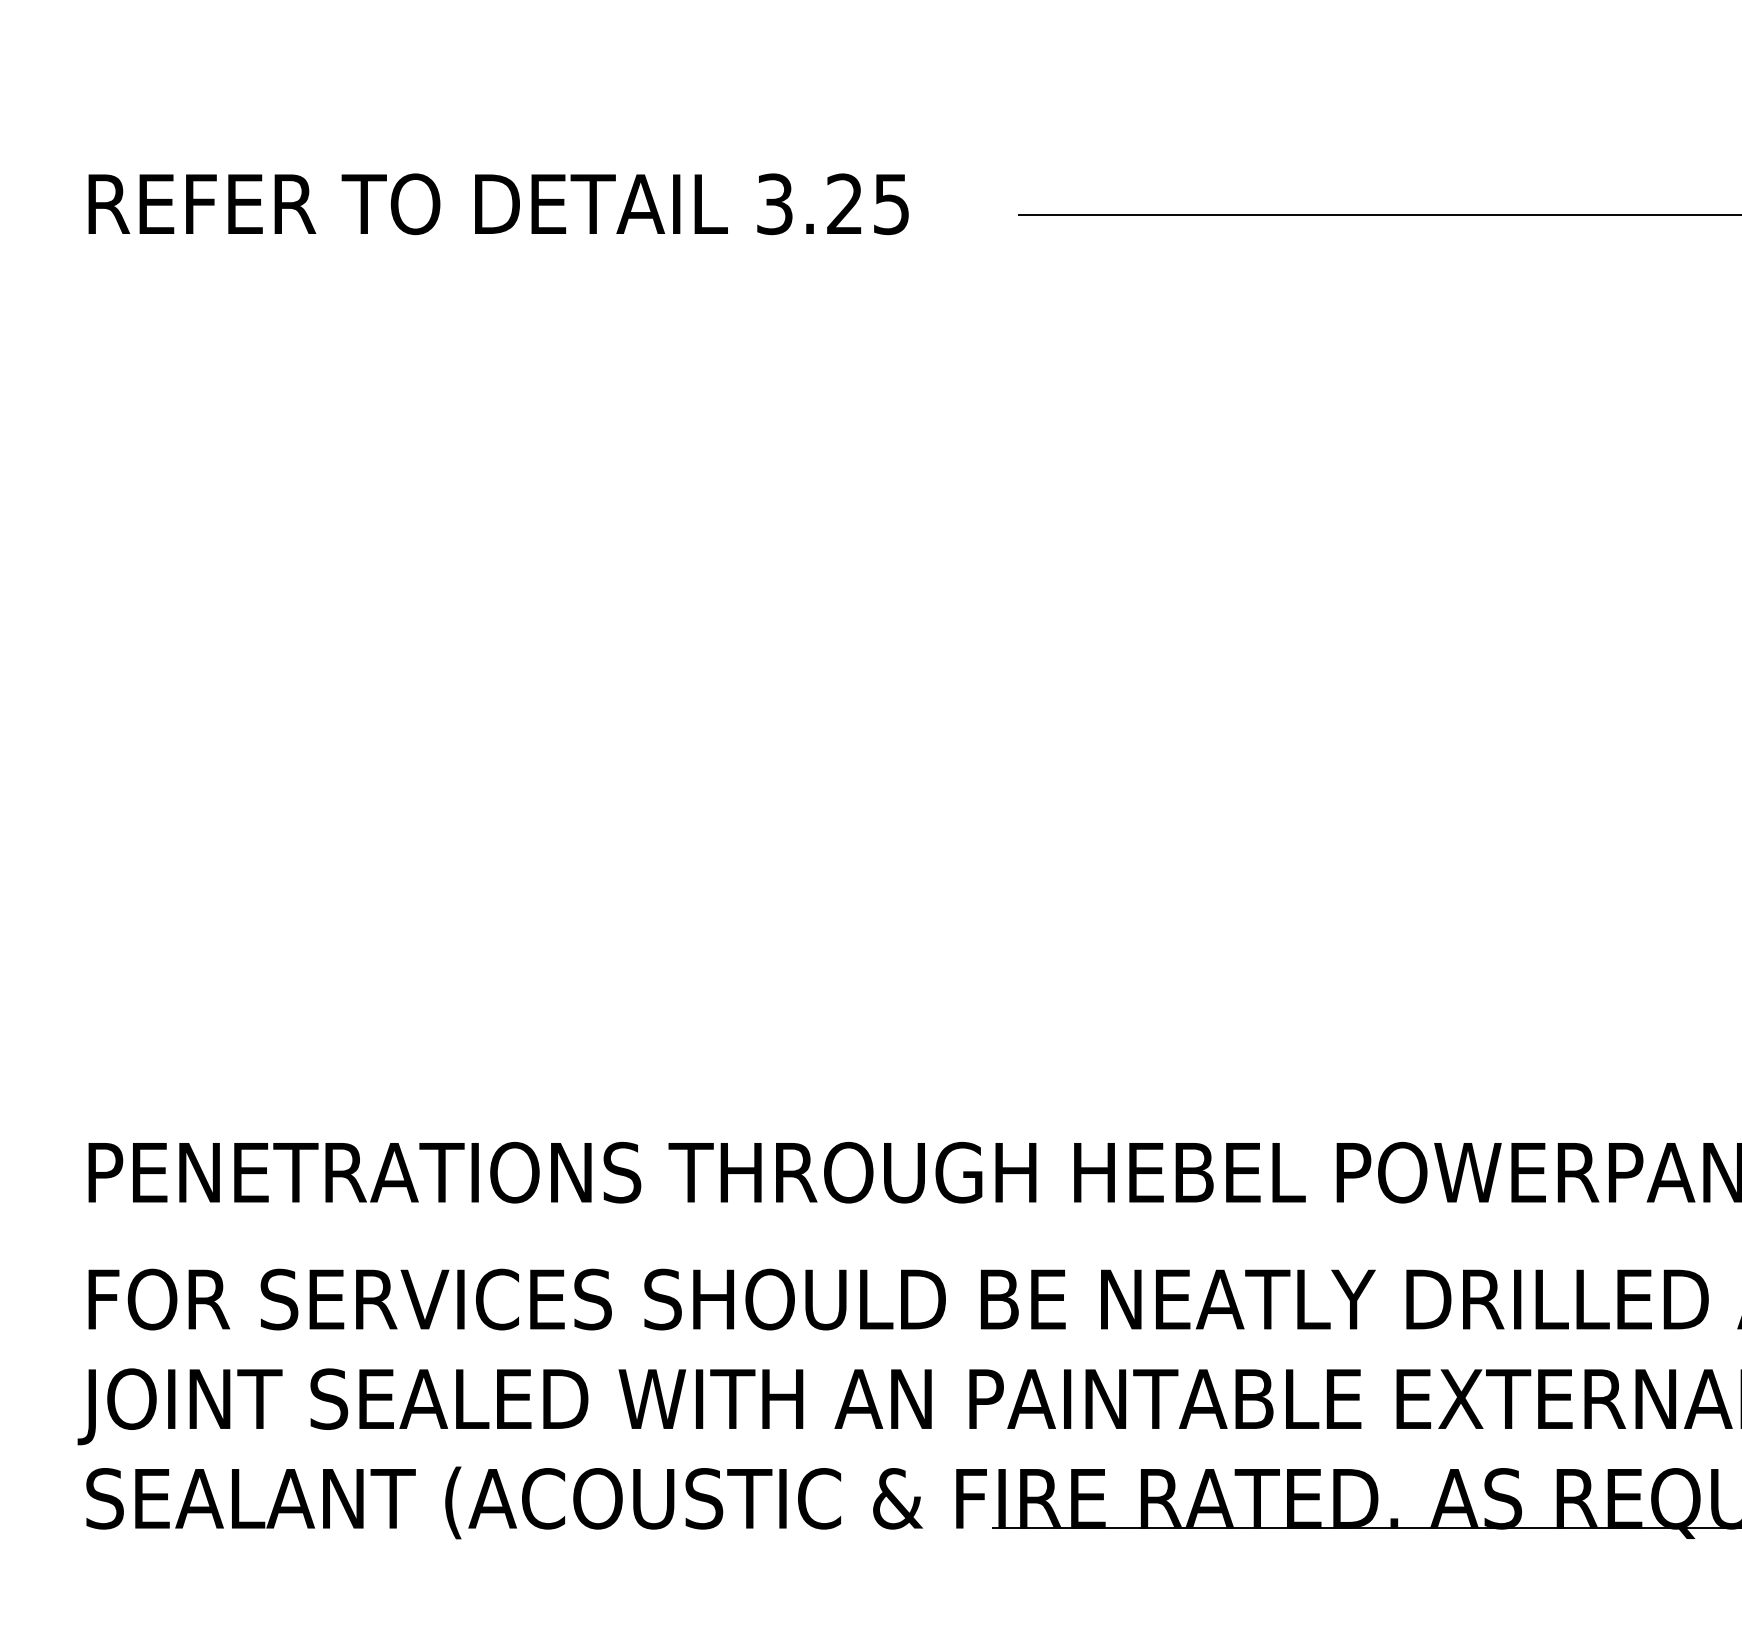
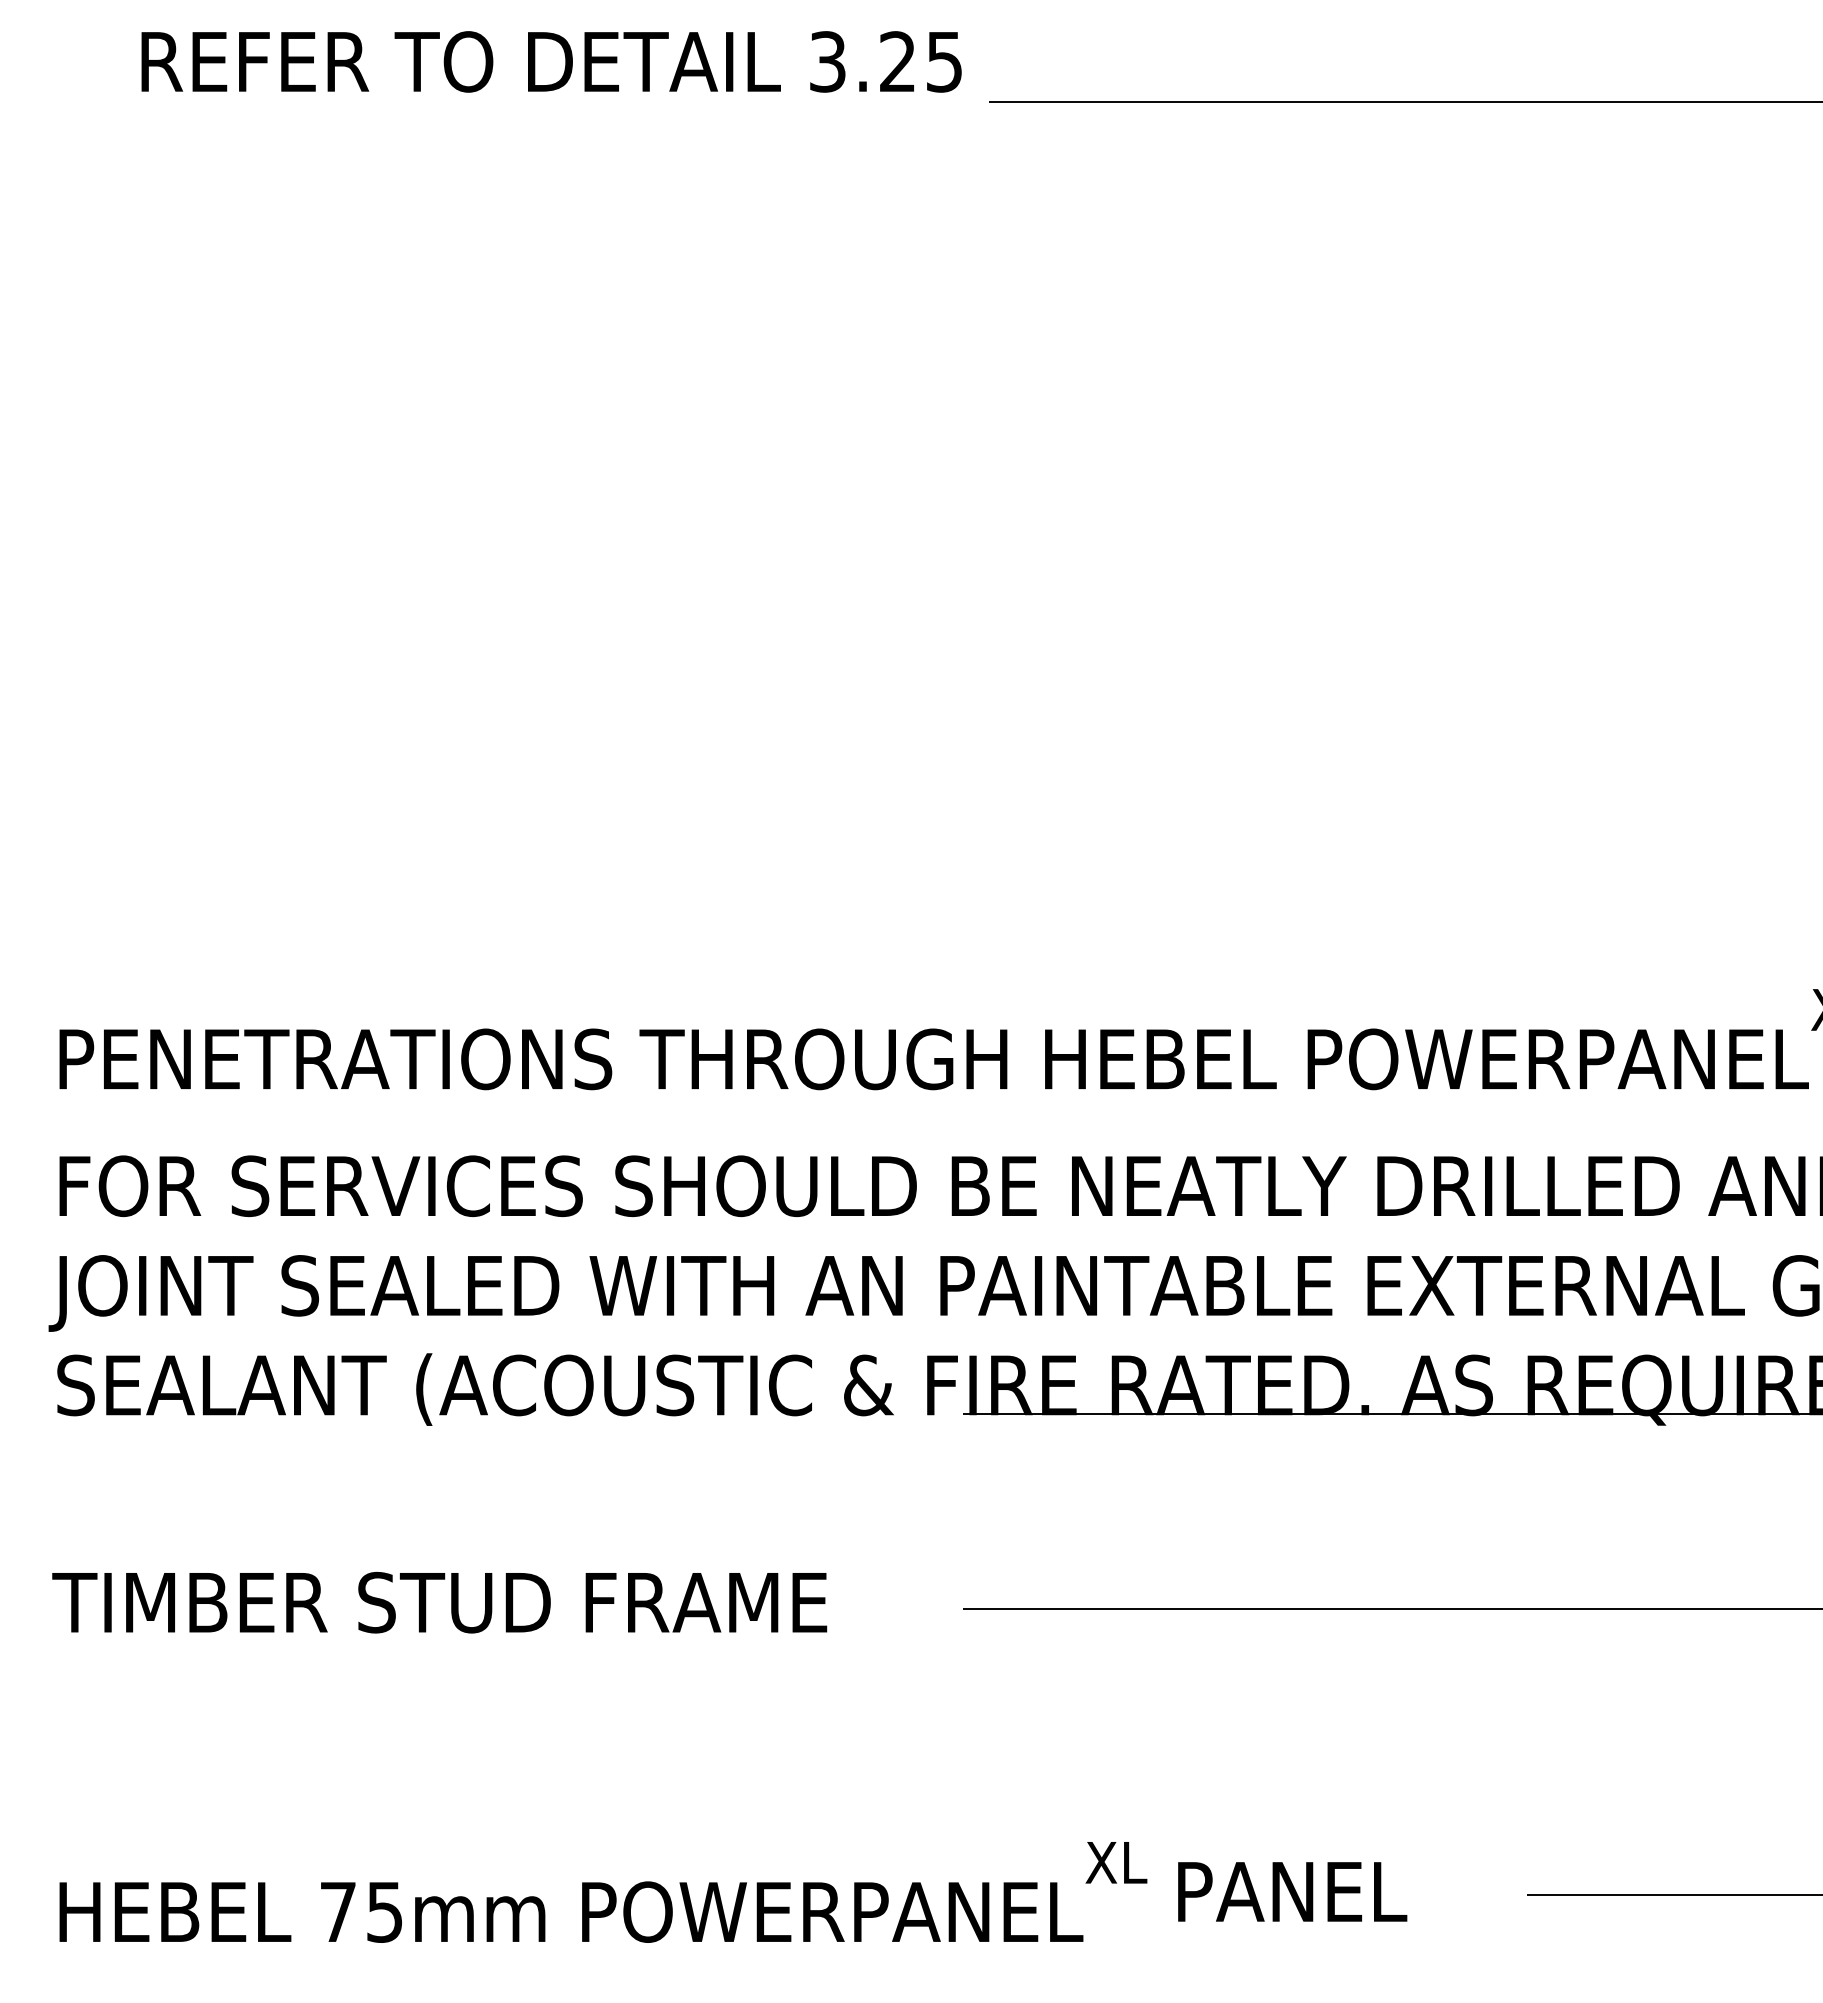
text: (498, 203) -> (551, 61), moved

